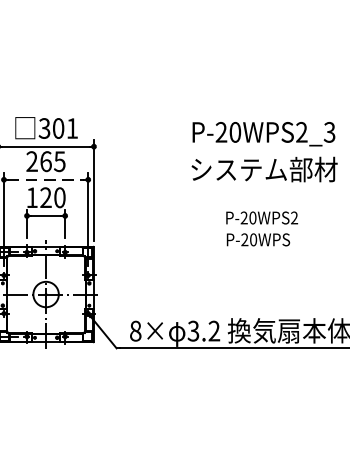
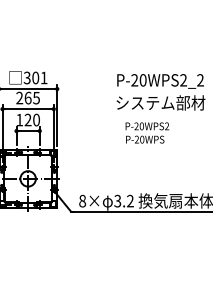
text: (329, 132) -> (200, 80), P-20WPS2_3 -> P-20WPS2_2
line: (46, 180) -> (28, 109), dashed -> solid
text: (262, 228) -> (147, 132), moved

